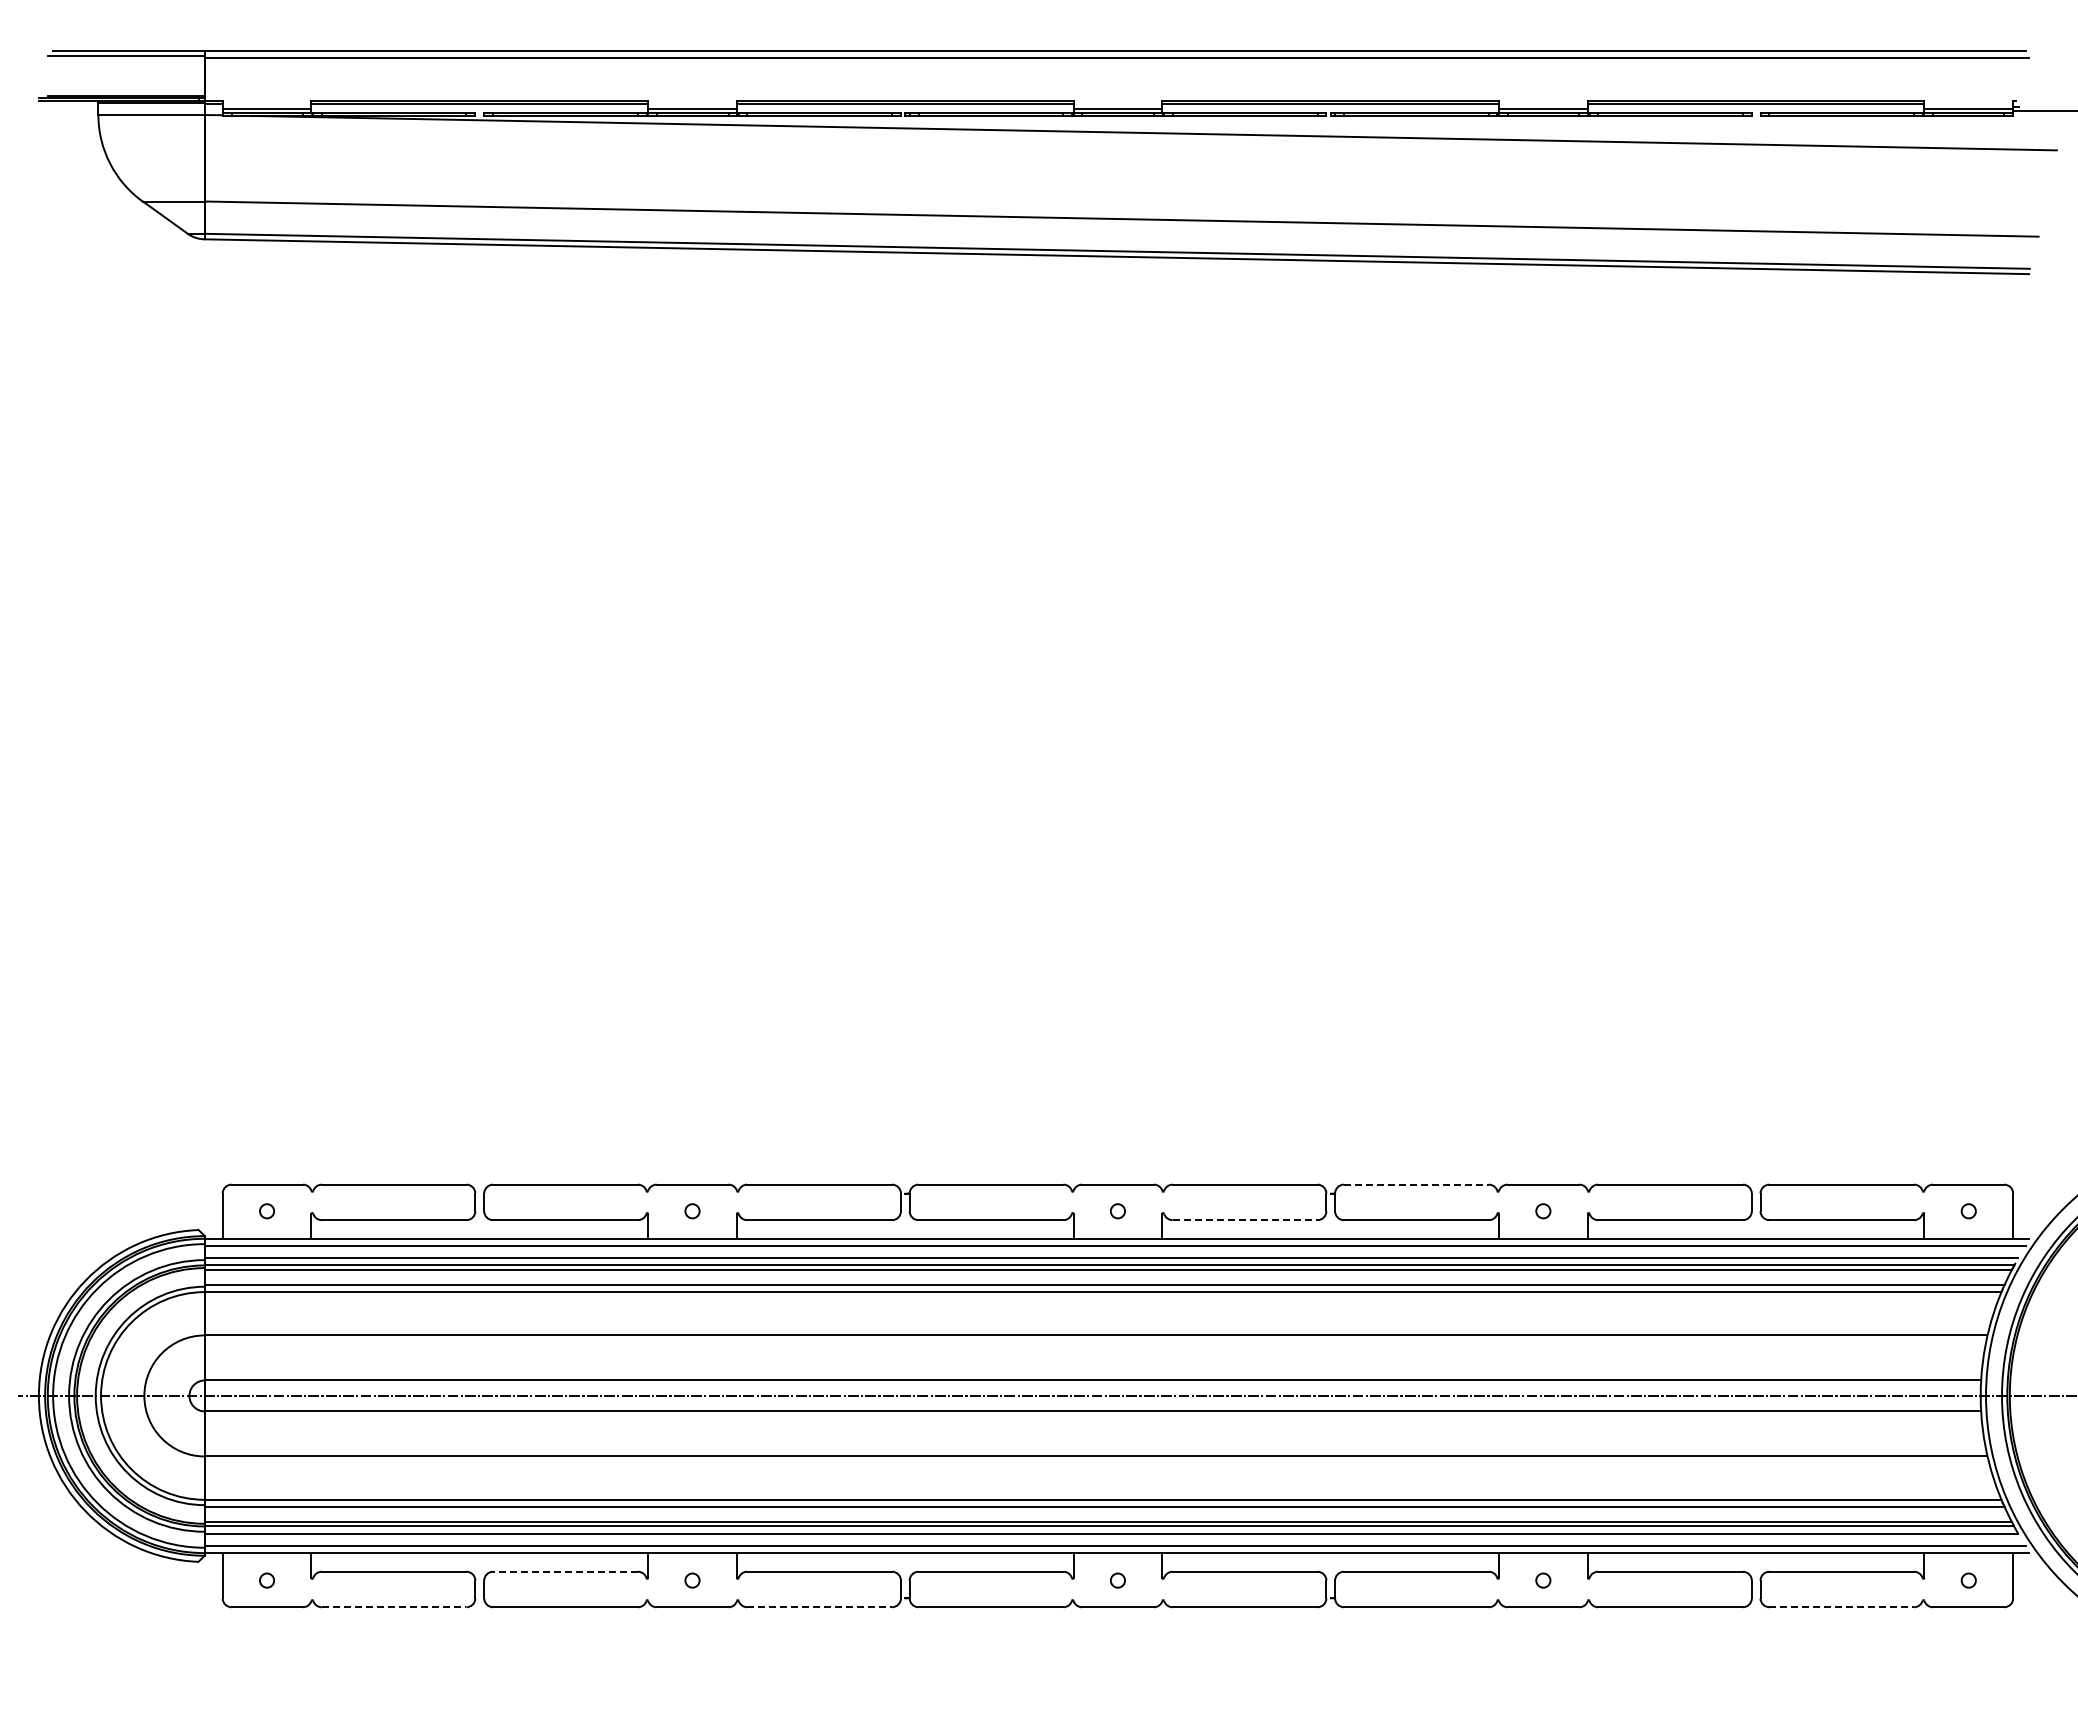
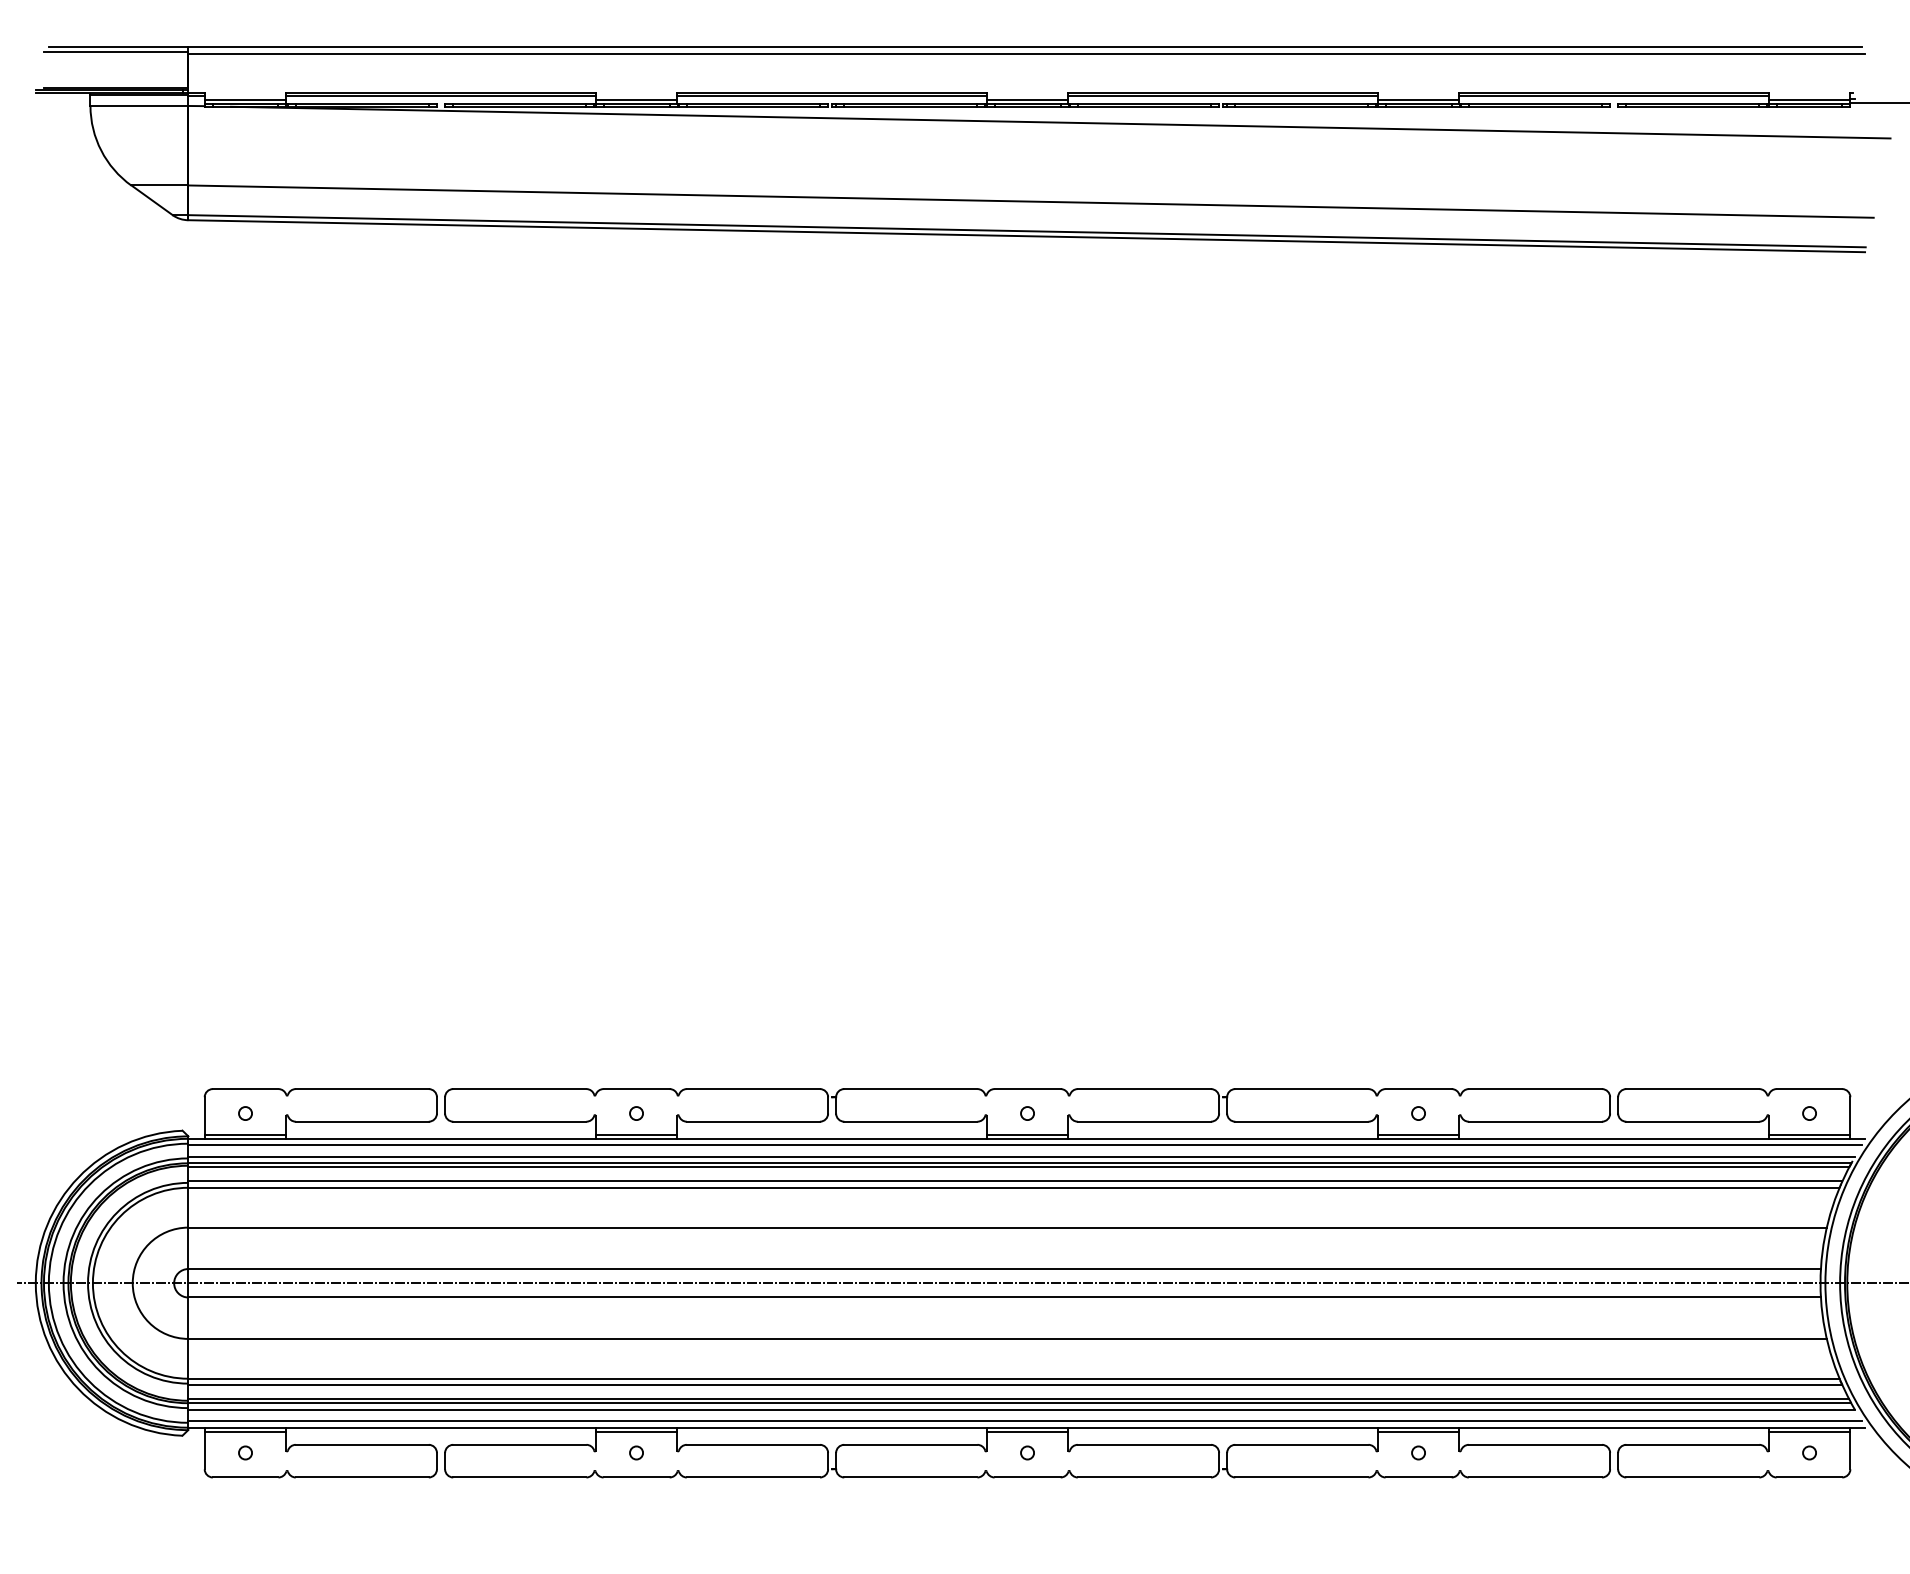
line: (1416, 1184) -> (1301, 1088), dashed -> solid
line: (1245, 1220) -> (1144, 1122), dashed -> solid
line: (266, 1234) -> (244, 1134), added
line: (692, 1234) -> (636, 1134), added
line: (1117, 1234) -> (1027, 1134), added
line: (1542, 1234) -> (1417, 1134), added
line: (1968, 1234) -> (1809, 1134), added
line: (266, 1557) -> (244, 1431), added
line: (692, 1557) -> (636, 1431), added
line: (1117, 1557) -> (1027, 1431), added
line: (1542, 1557) -> (1417, 1431), added
line: (1968, 1557) -> (1809, 1431), added
line: (565, 1571) -> (519, 1444), dashed -> solid
line: (394, 1607) -> (362, 1477), dashed -> solid
line: (820, 1607) -> (754, 1477), dashed -> solid
line: (1842, 1607) -> (1693, 1477), dashed -> solid

